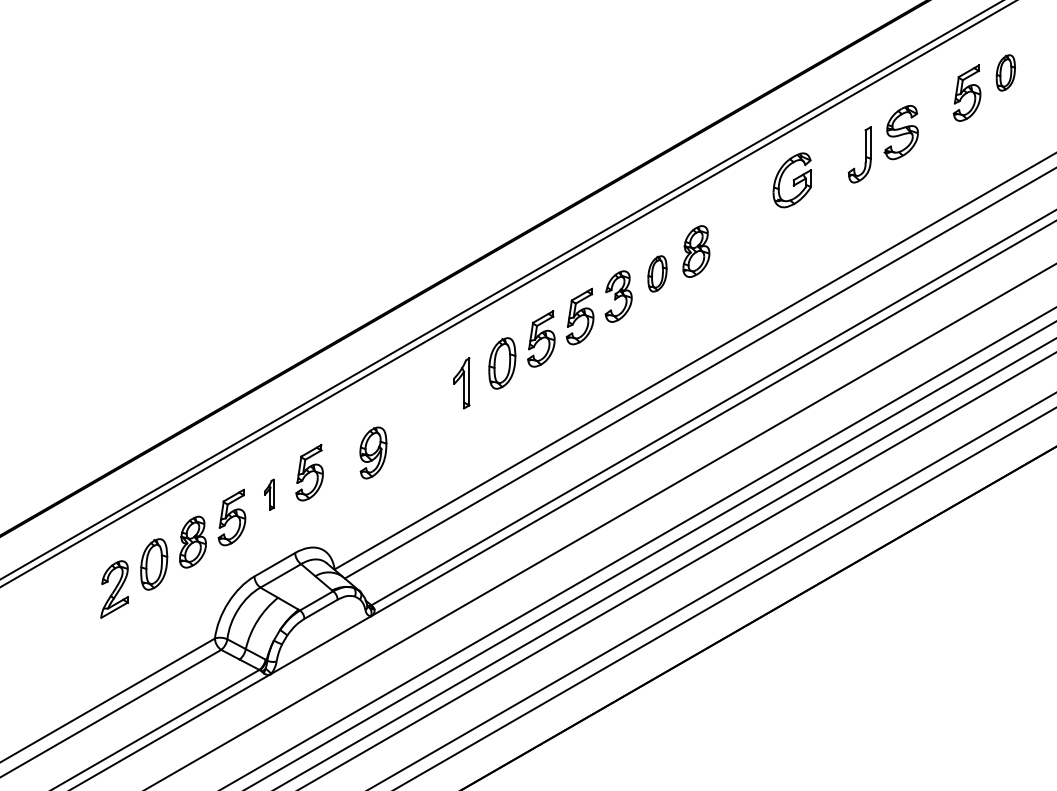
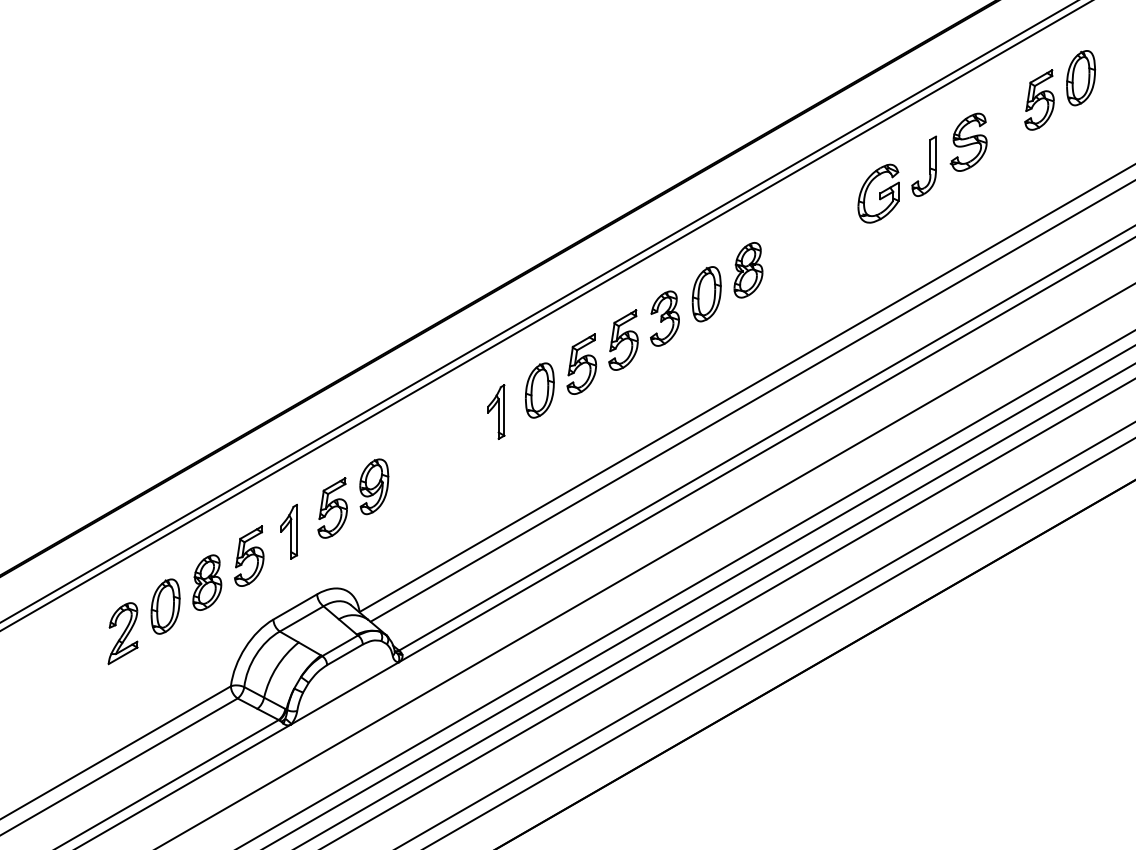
part: (1006, 73) -> (1081, 78), size x1.43
part: (792, 180) -> (878, 193), moved
part: (657, 274) -> (706, 294), size x1.43
part: (373, 452) -> (374, 486), moved
part: (269, 494) -> (289, 531), size x1.67

